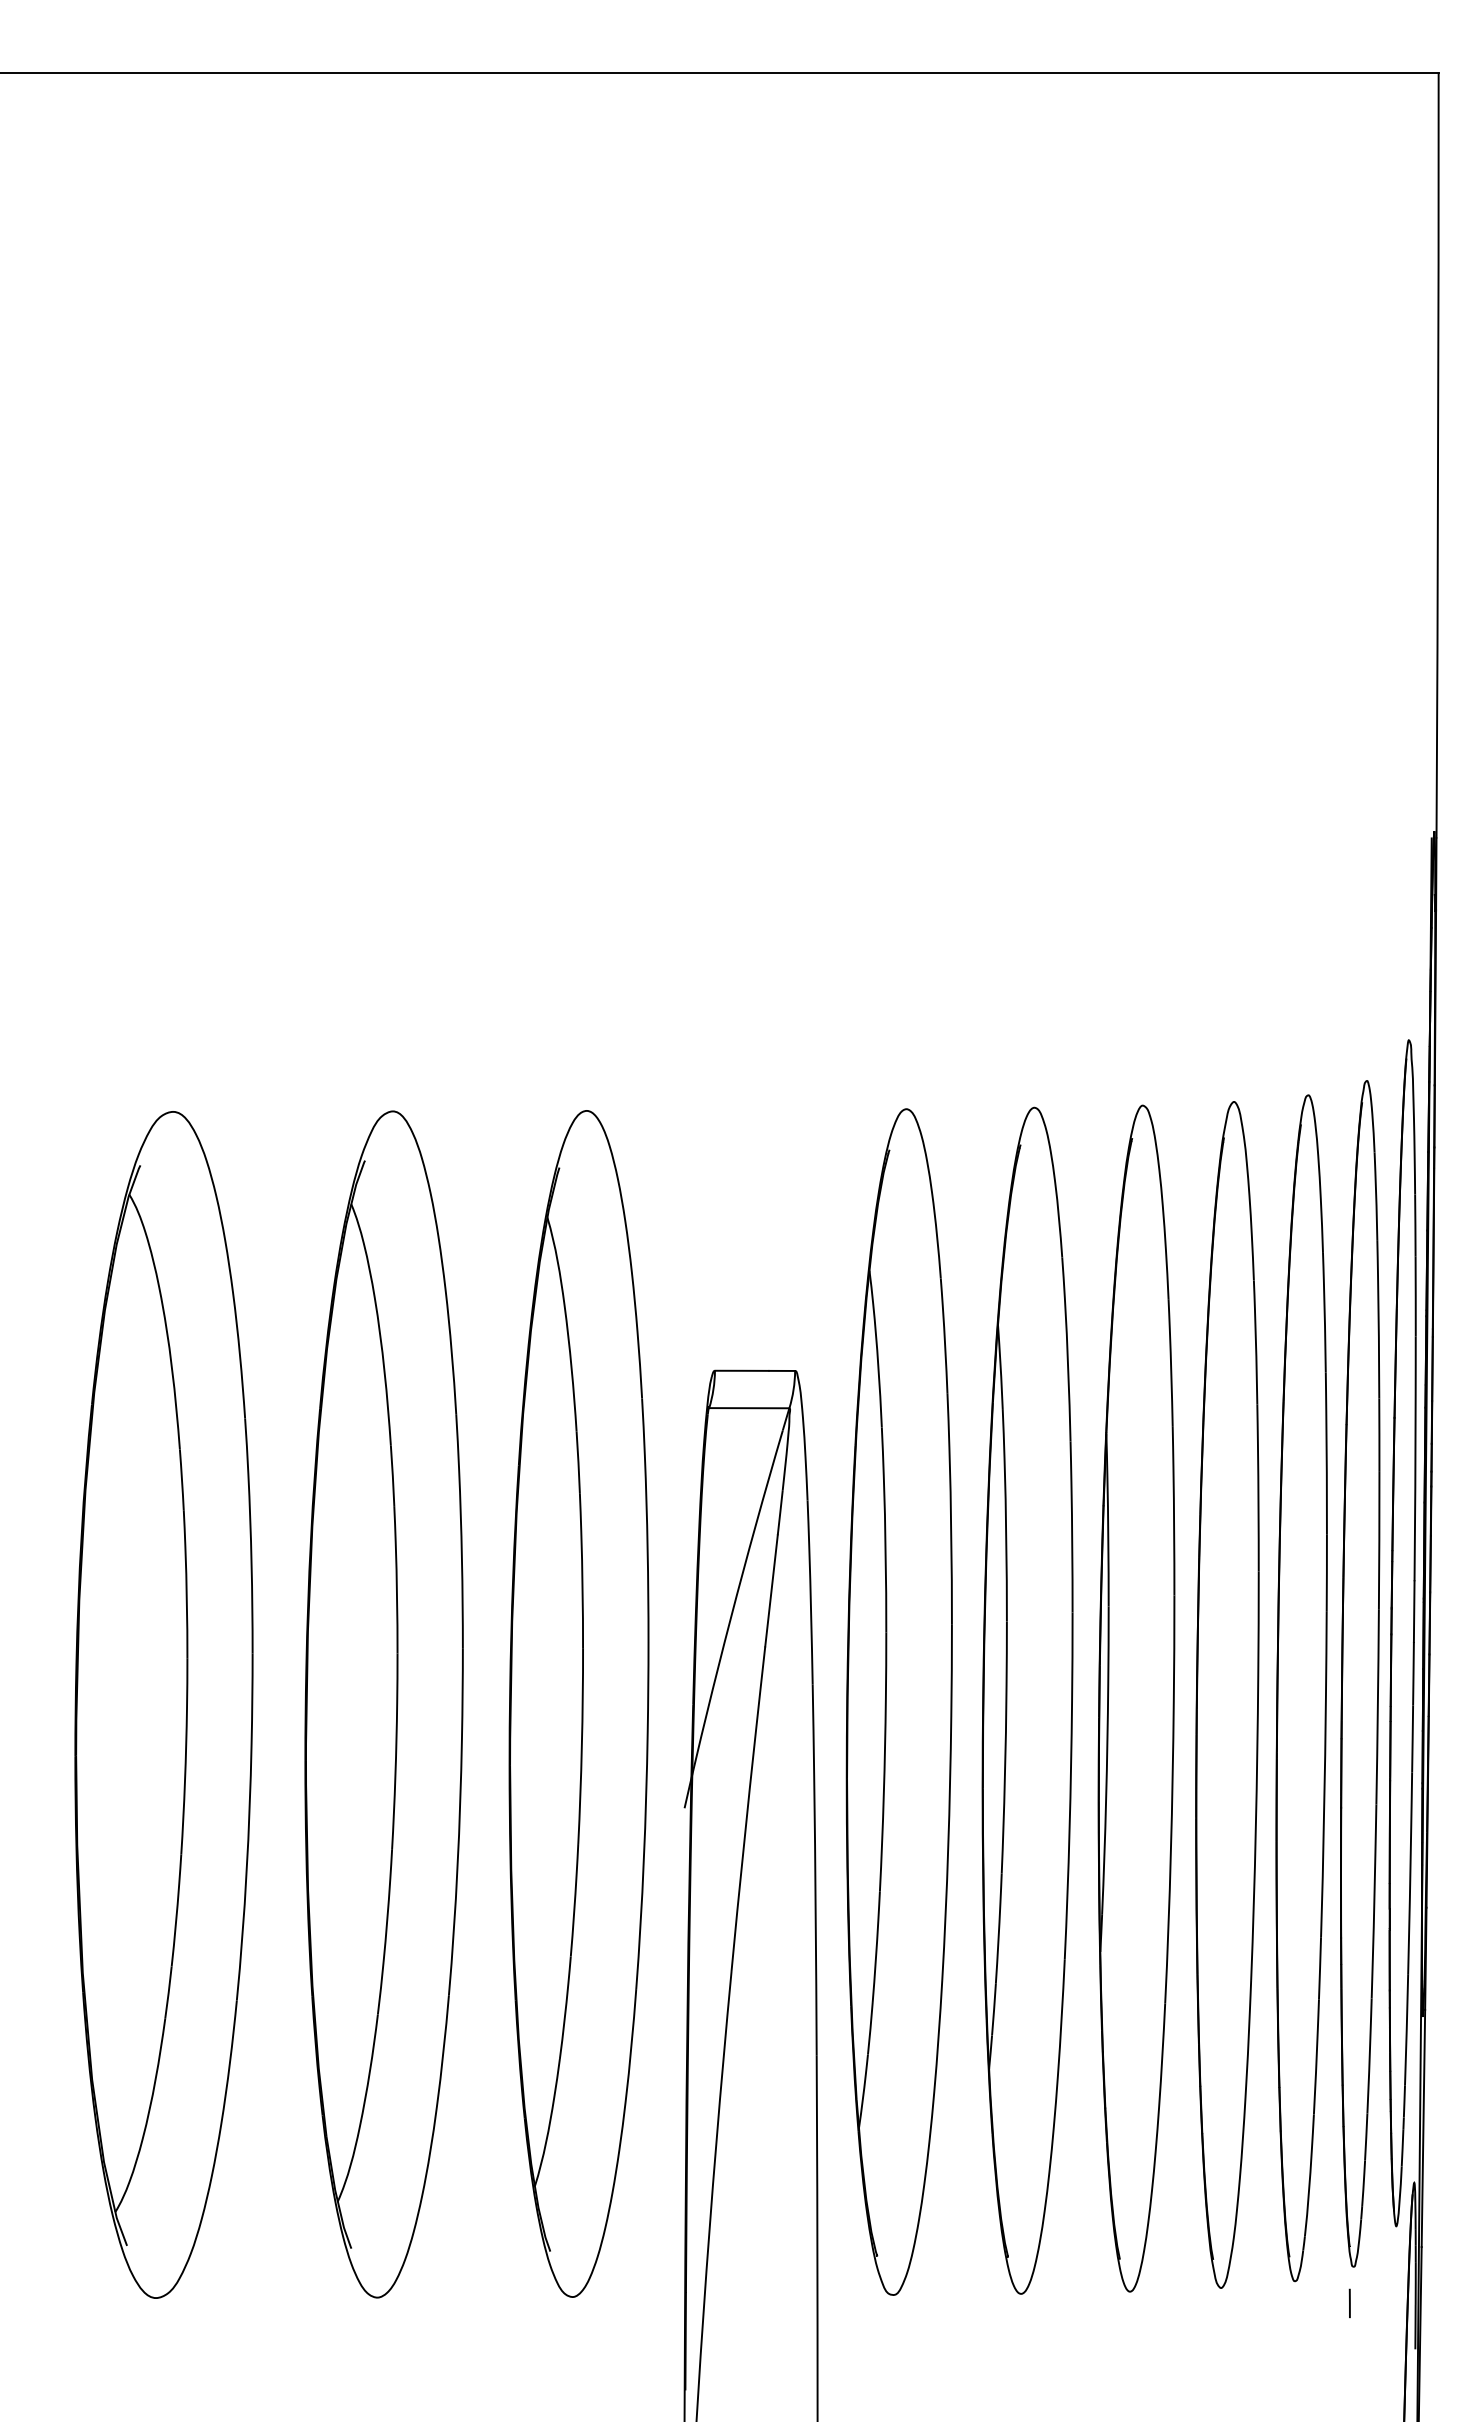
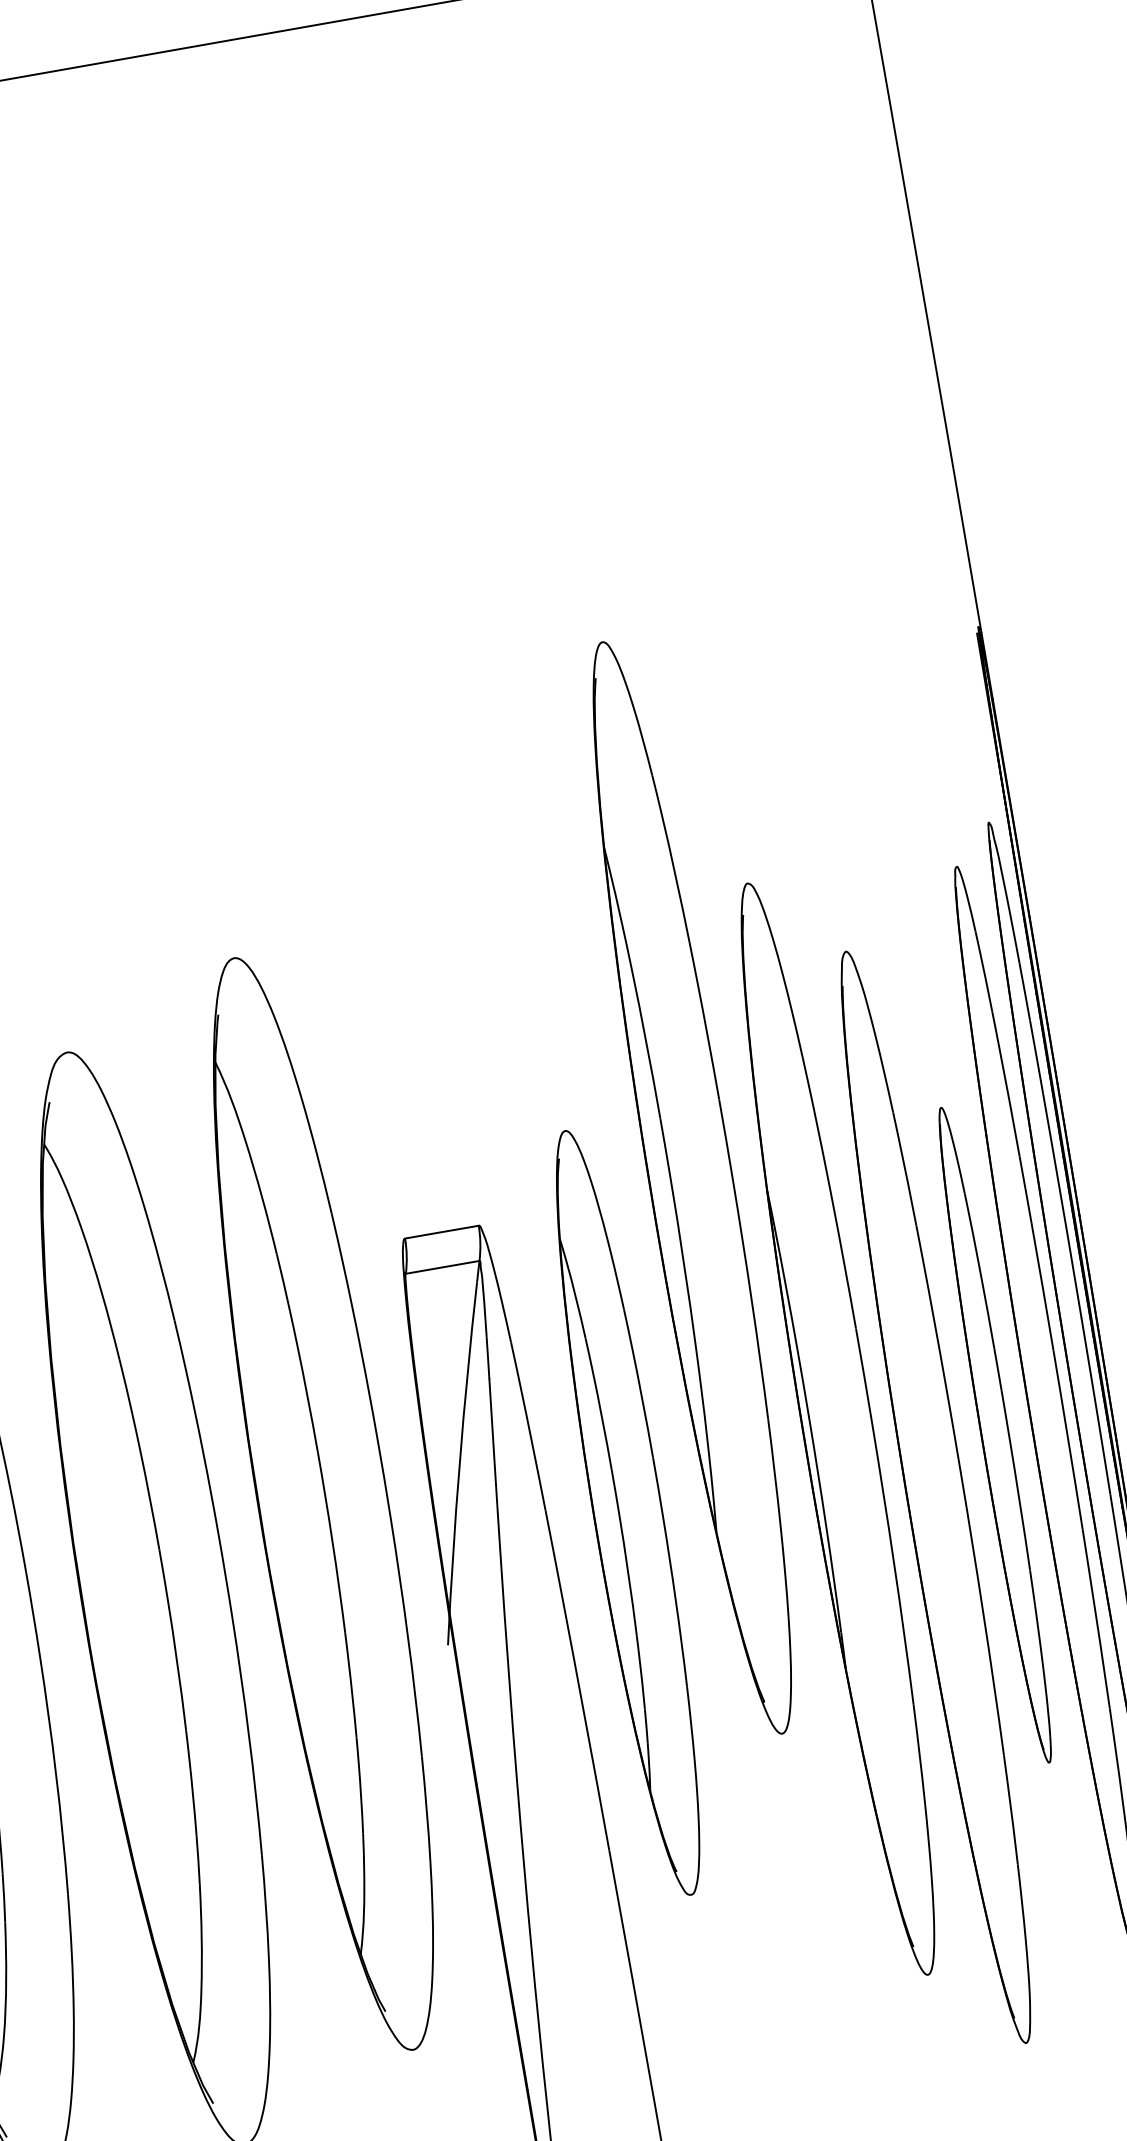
part: (1301, 1688) -> (995, 1435), size x0.6
part: (1227, 1694) -> (935, 1496), moved
part: (1136, 1698) -> (837, 1429), moved
part: (1027, 1700) -> (692, 1187), moved
part: (898, 1701) -> (627, 1512), size x0.7
part: (578, 1703) -> (322, 1503), moved

